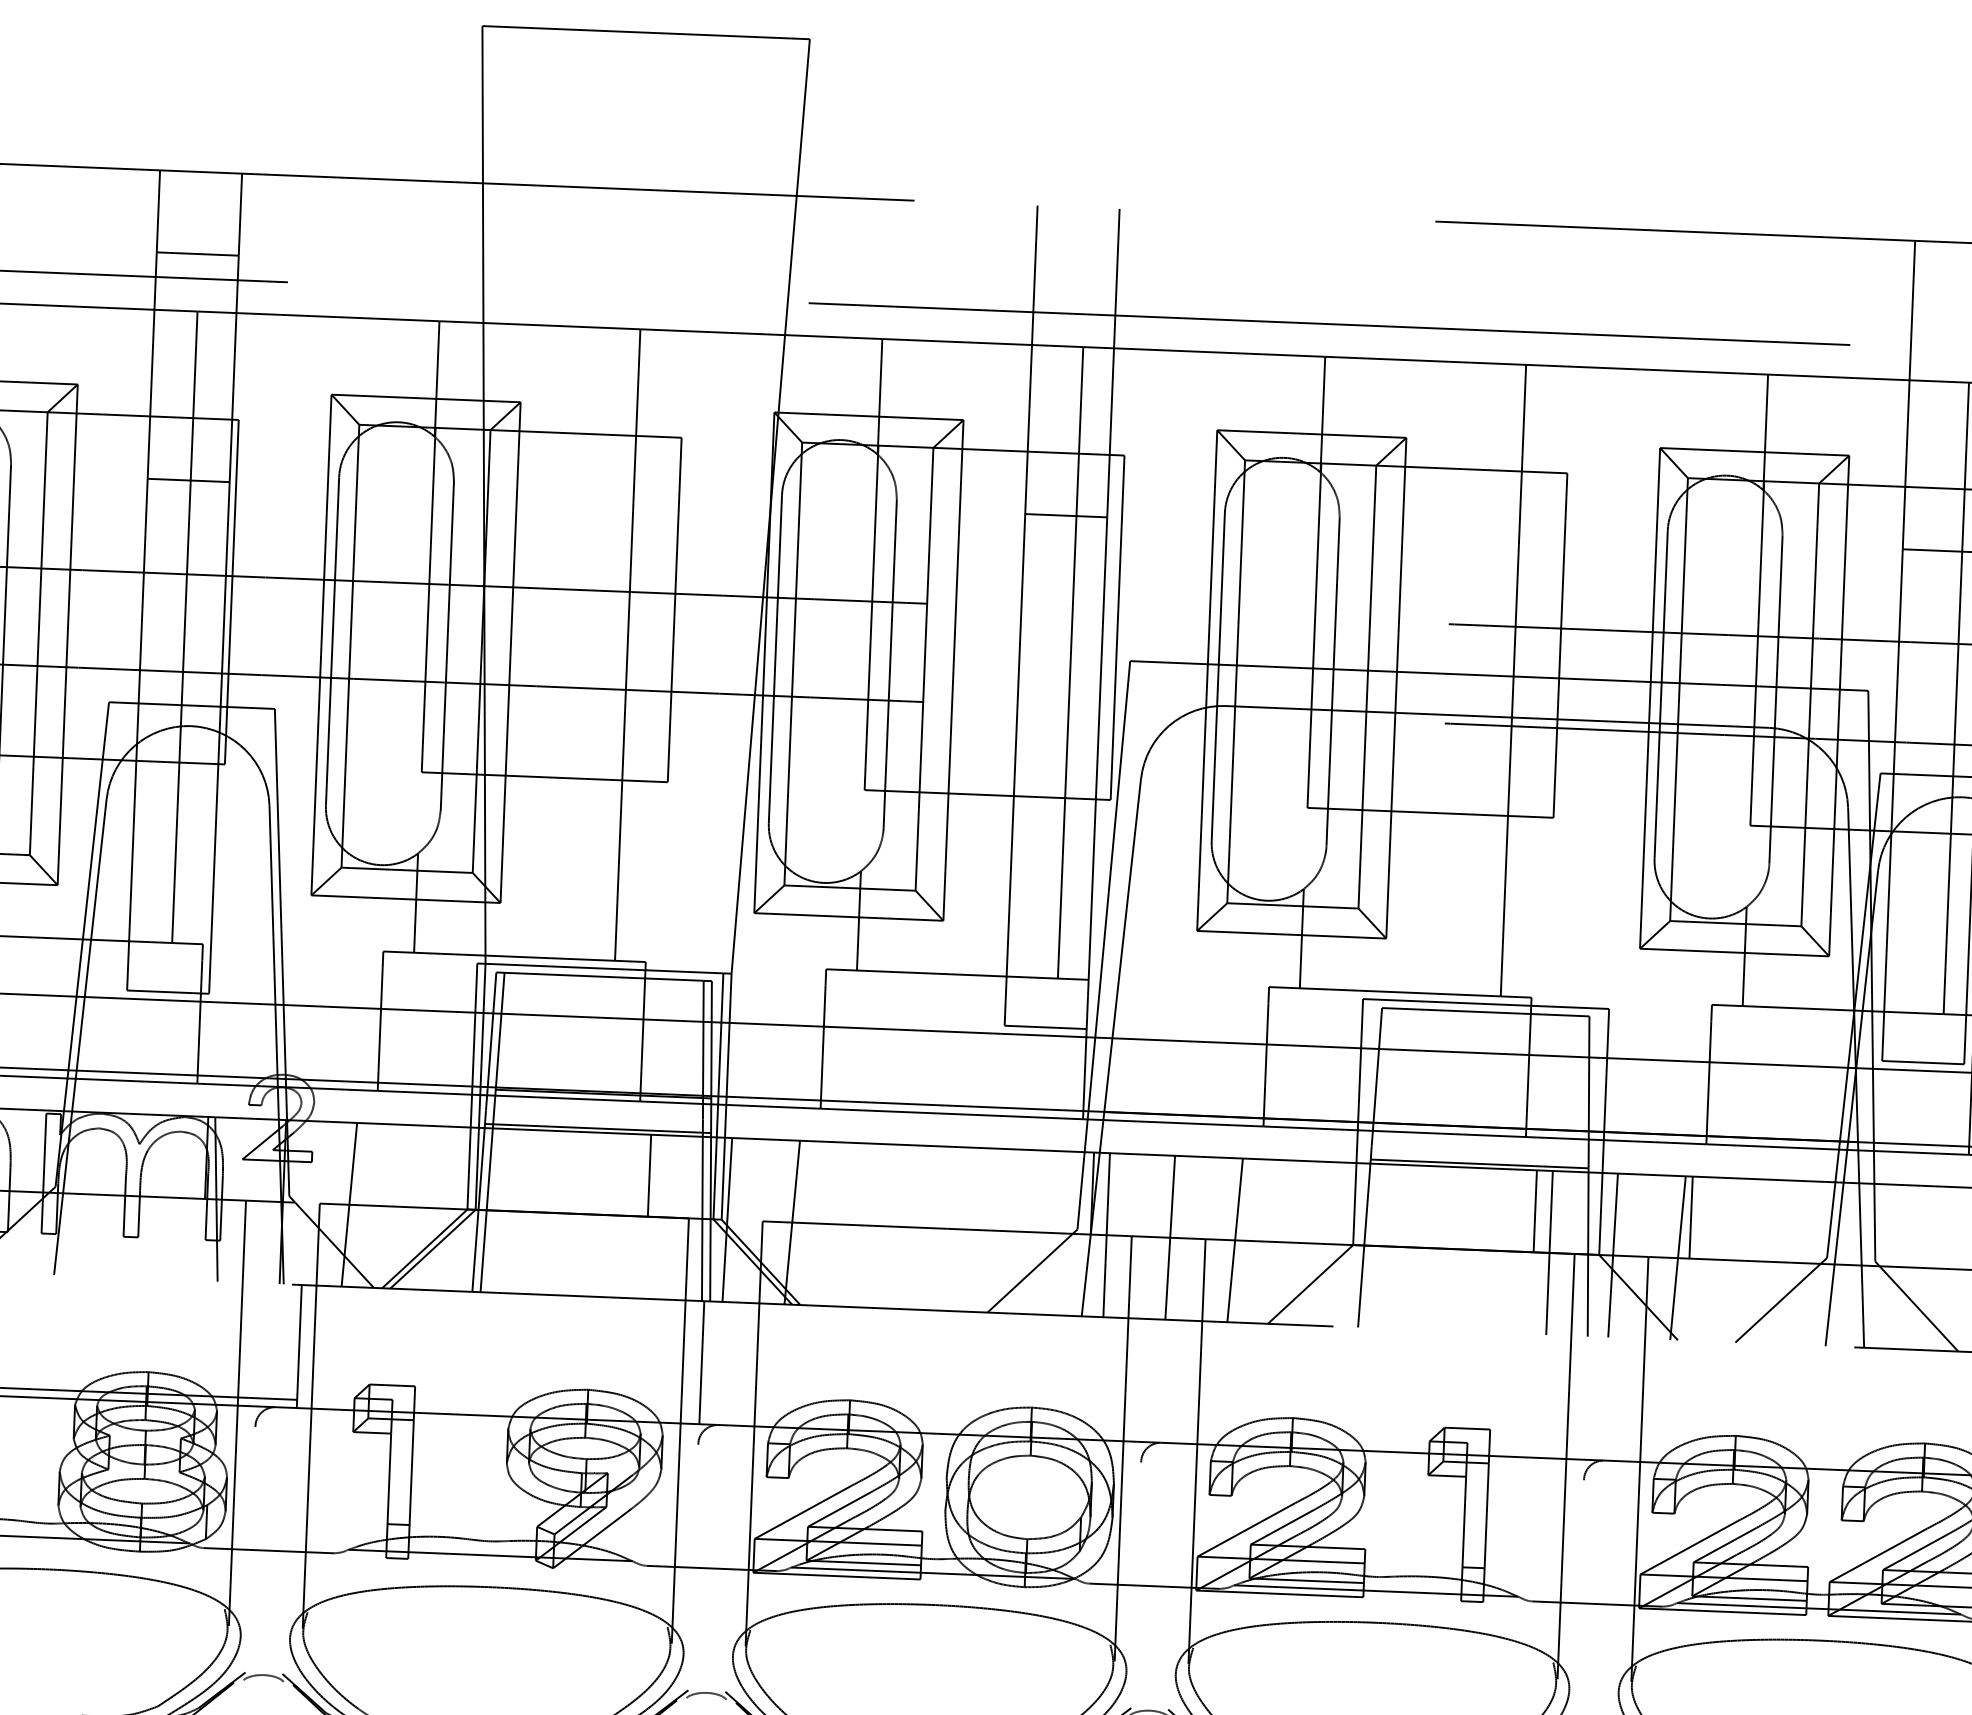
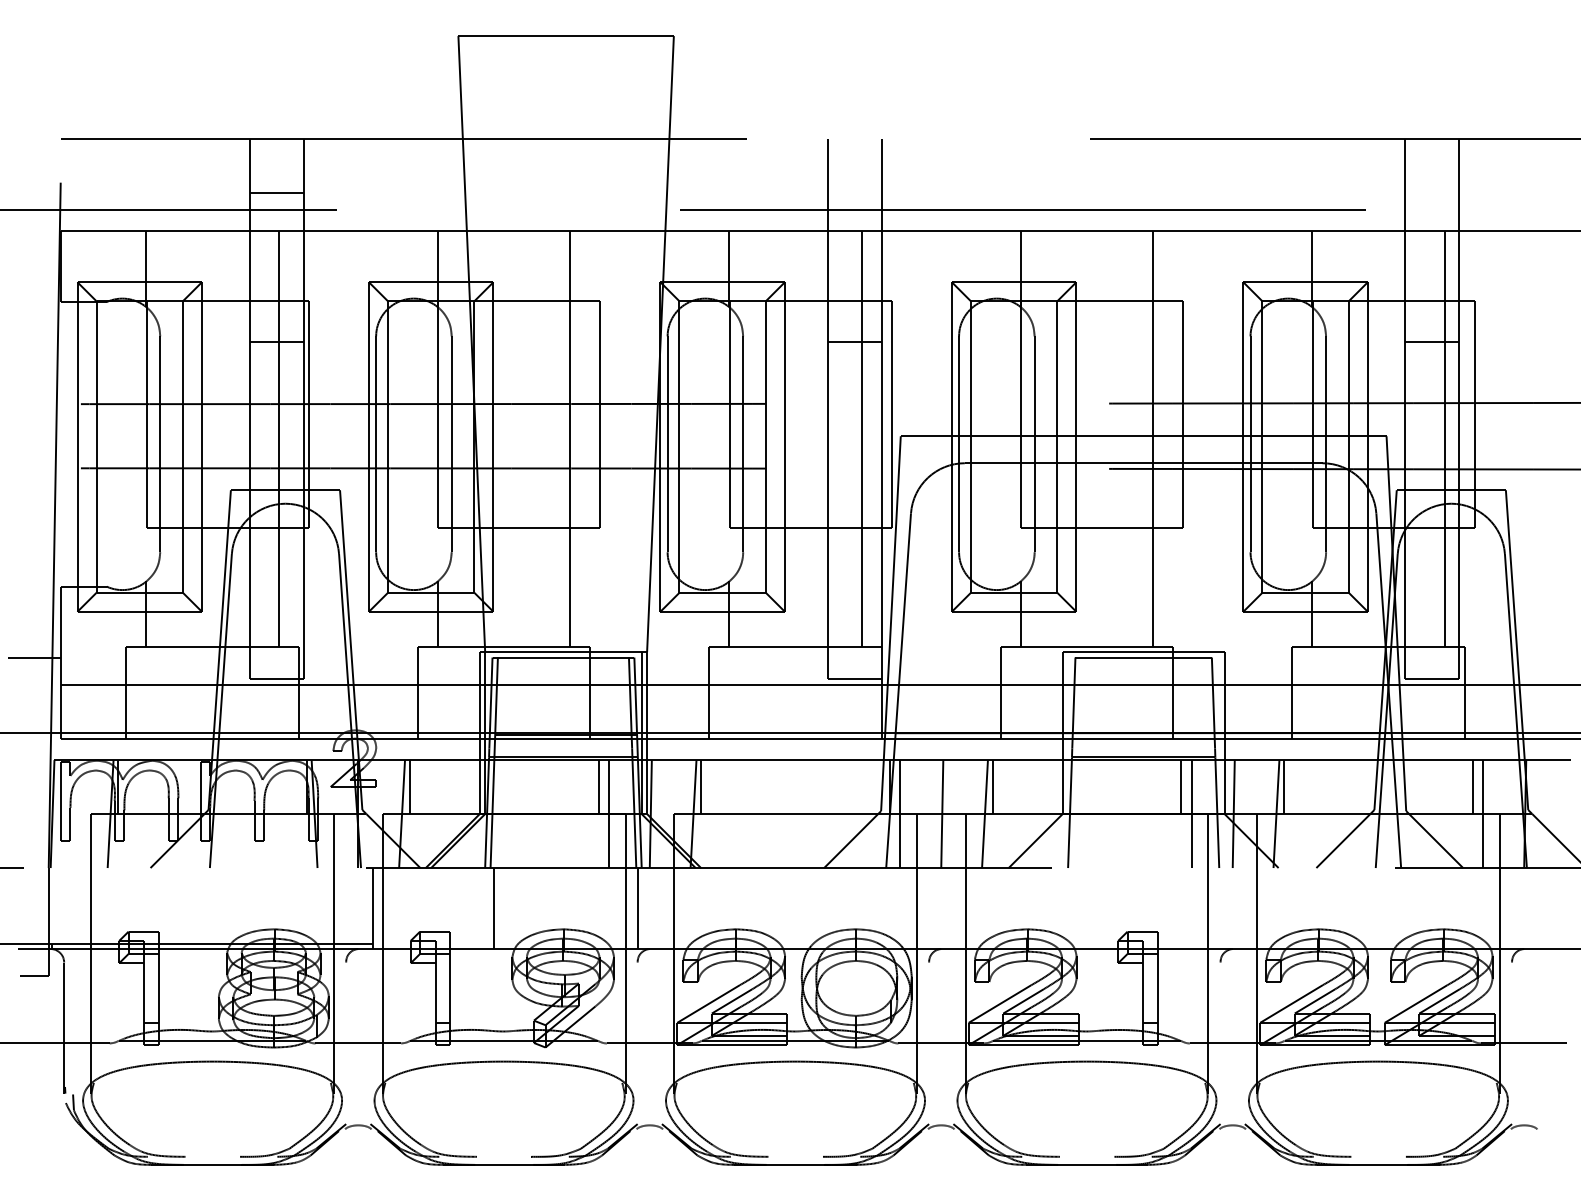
line: (362, 1164) -> (409, 787), added
line: (805, 1182) -> (701, 787), added
line: (1248, 1200) -> (992, 787), added
line: (664, 1218) -> (609, 814), added
line: (484, 1353) -> (494, 908), added

